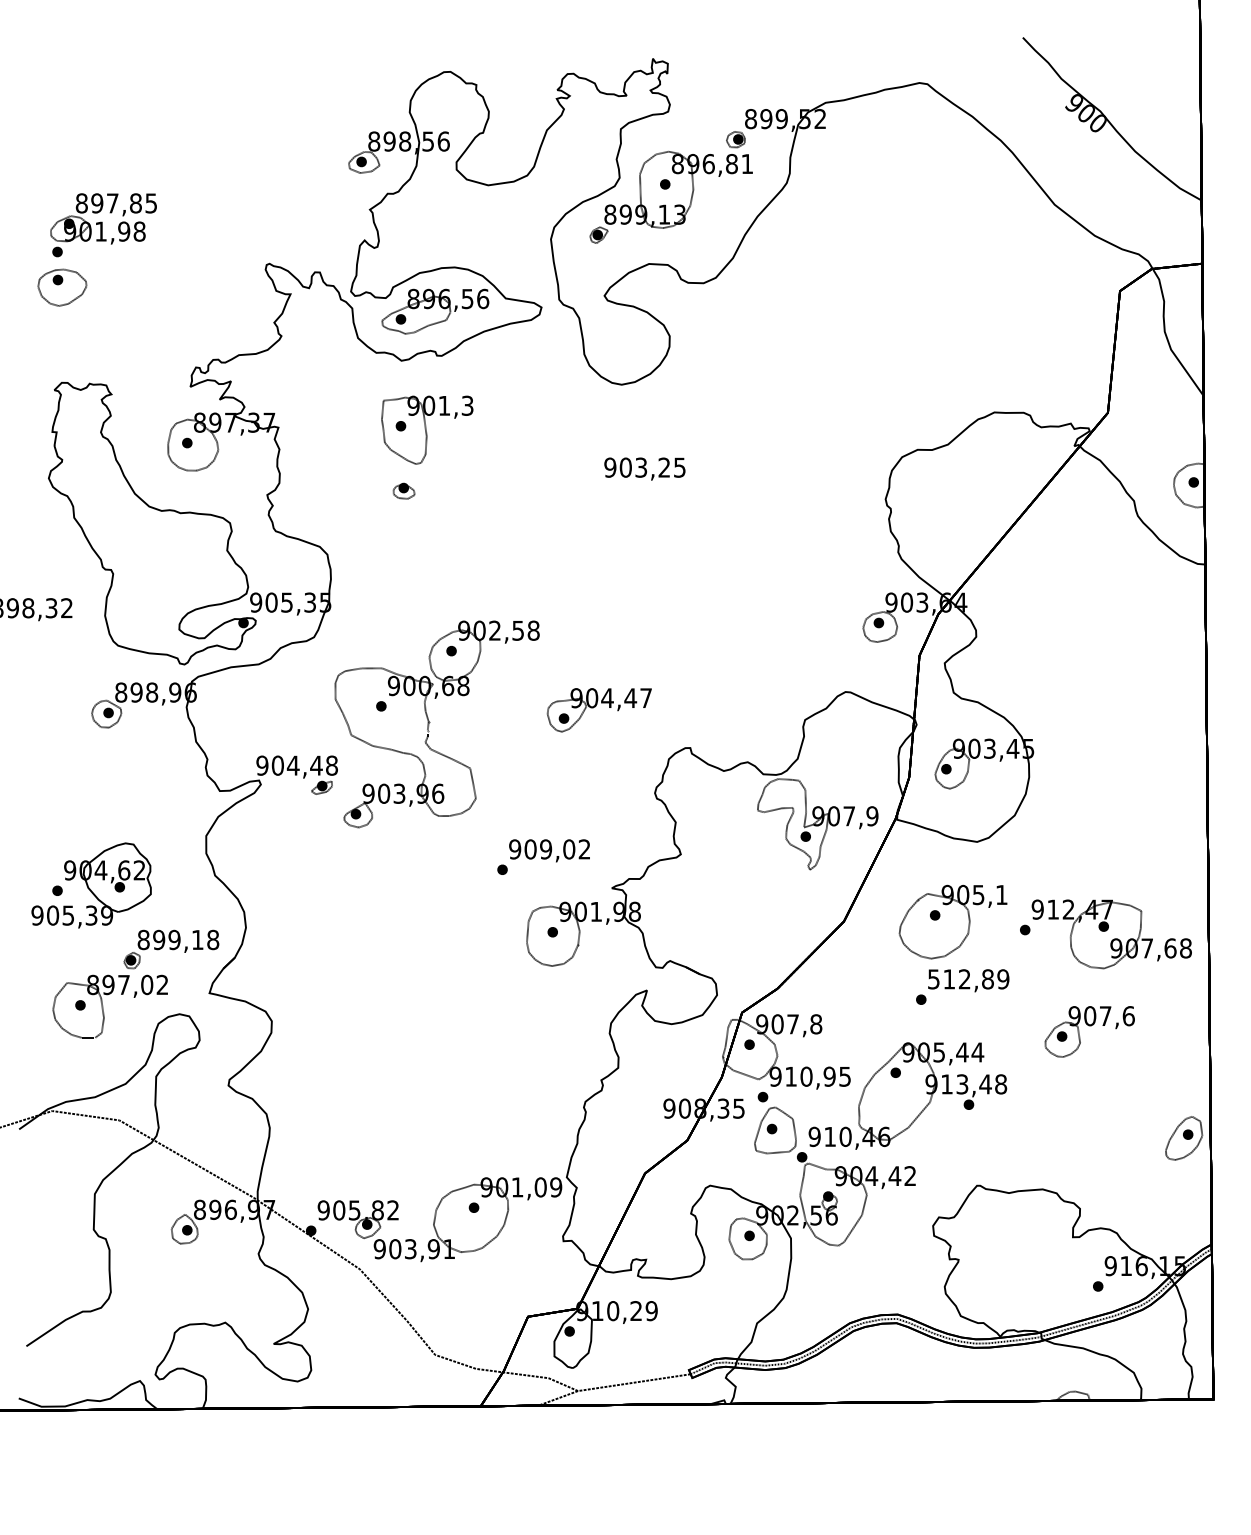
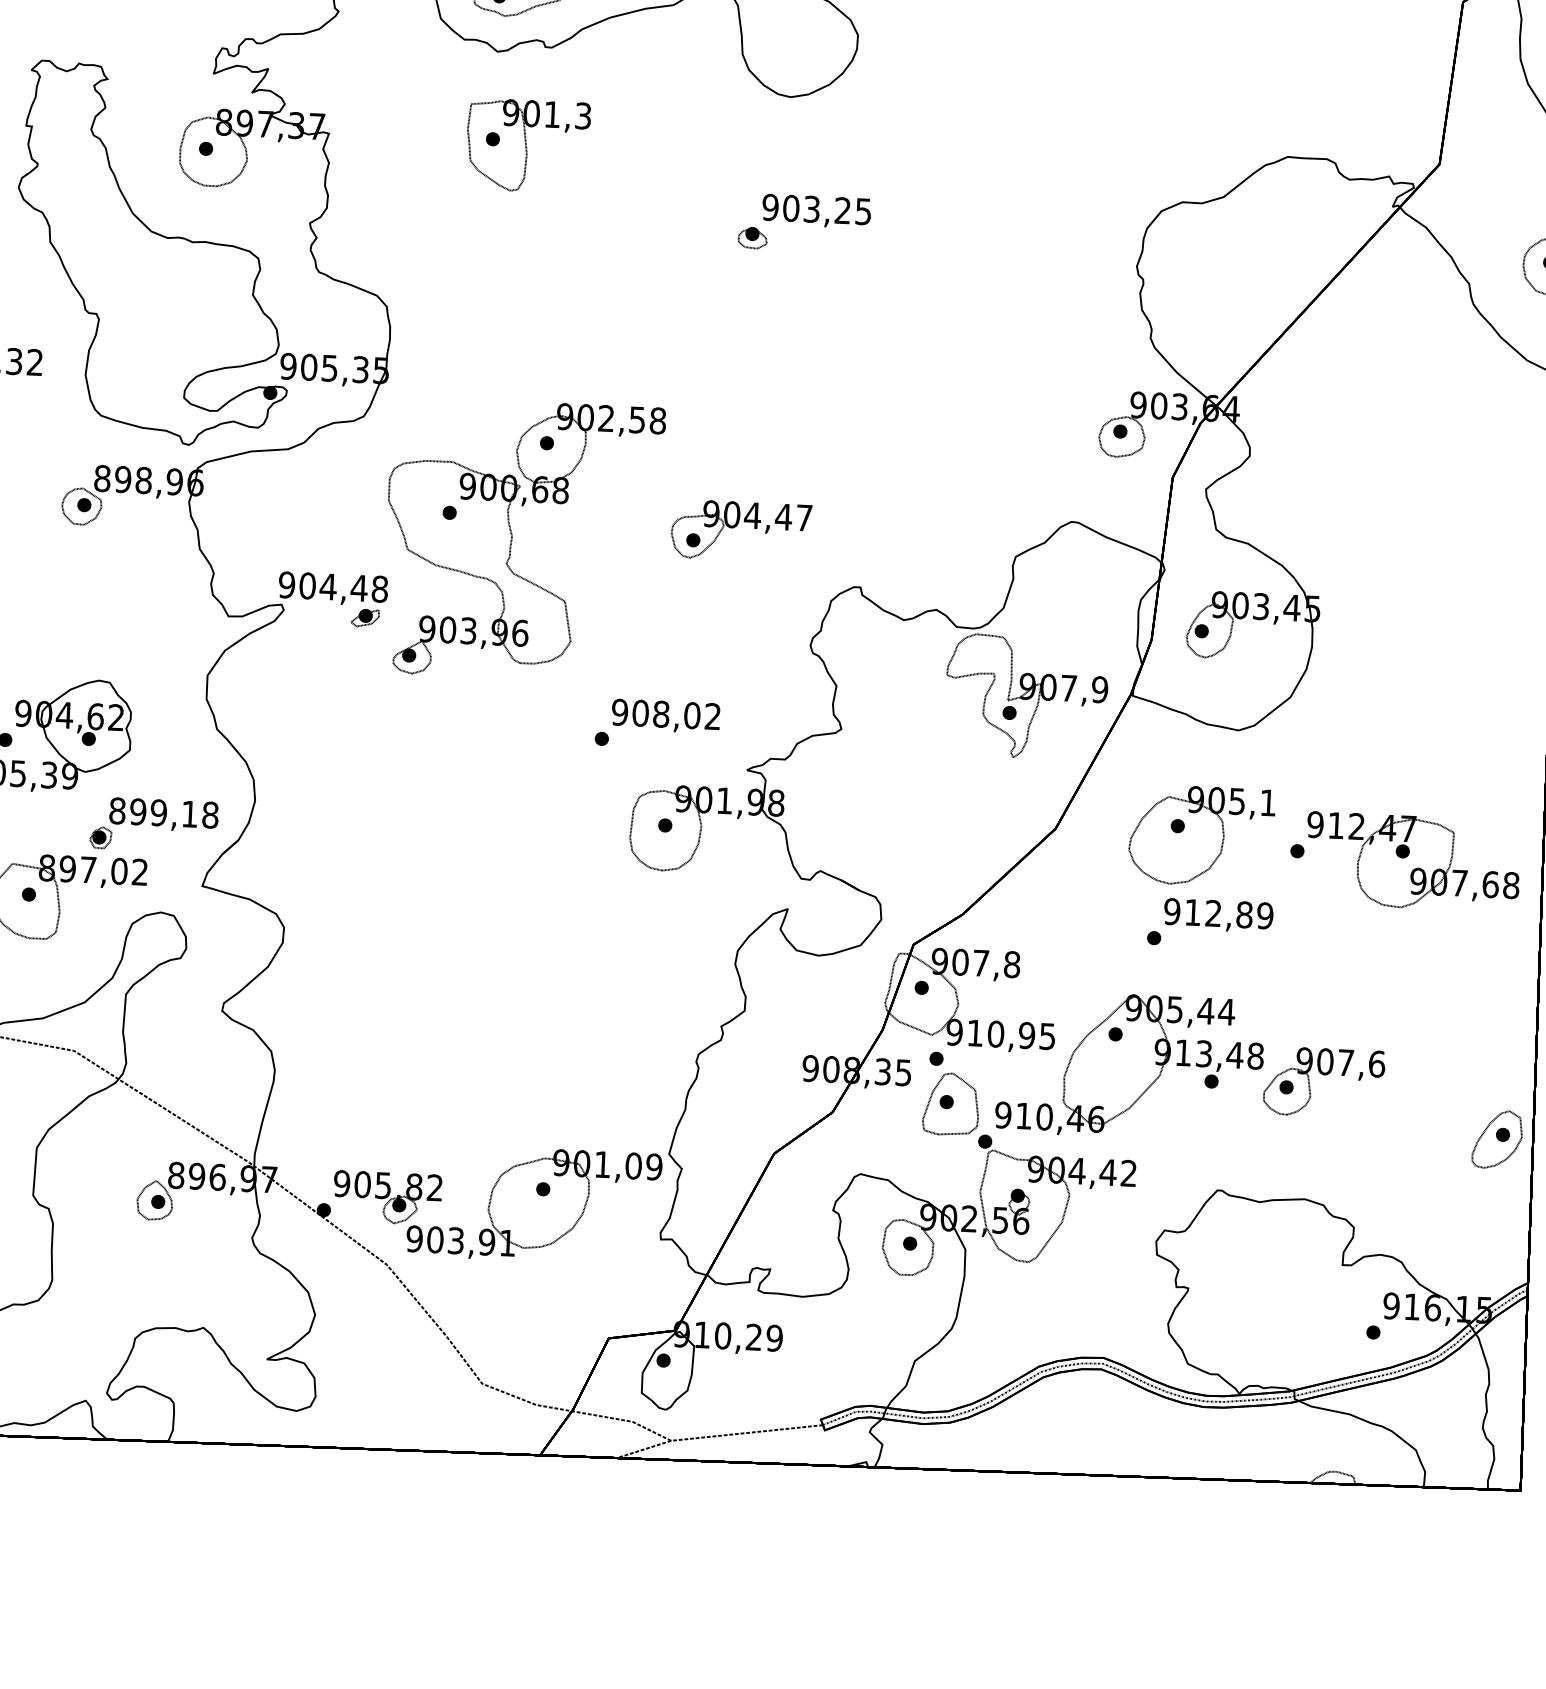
part: (403, 490) -> (751, 237), moved
text: (546, 849) -> (661, 714), 909,02 -> 908,02
text: (933, 979) -> (1171, 911), 512,89 -> 912,89
part: (1089, 1031) -> (1323, 1082), moved

